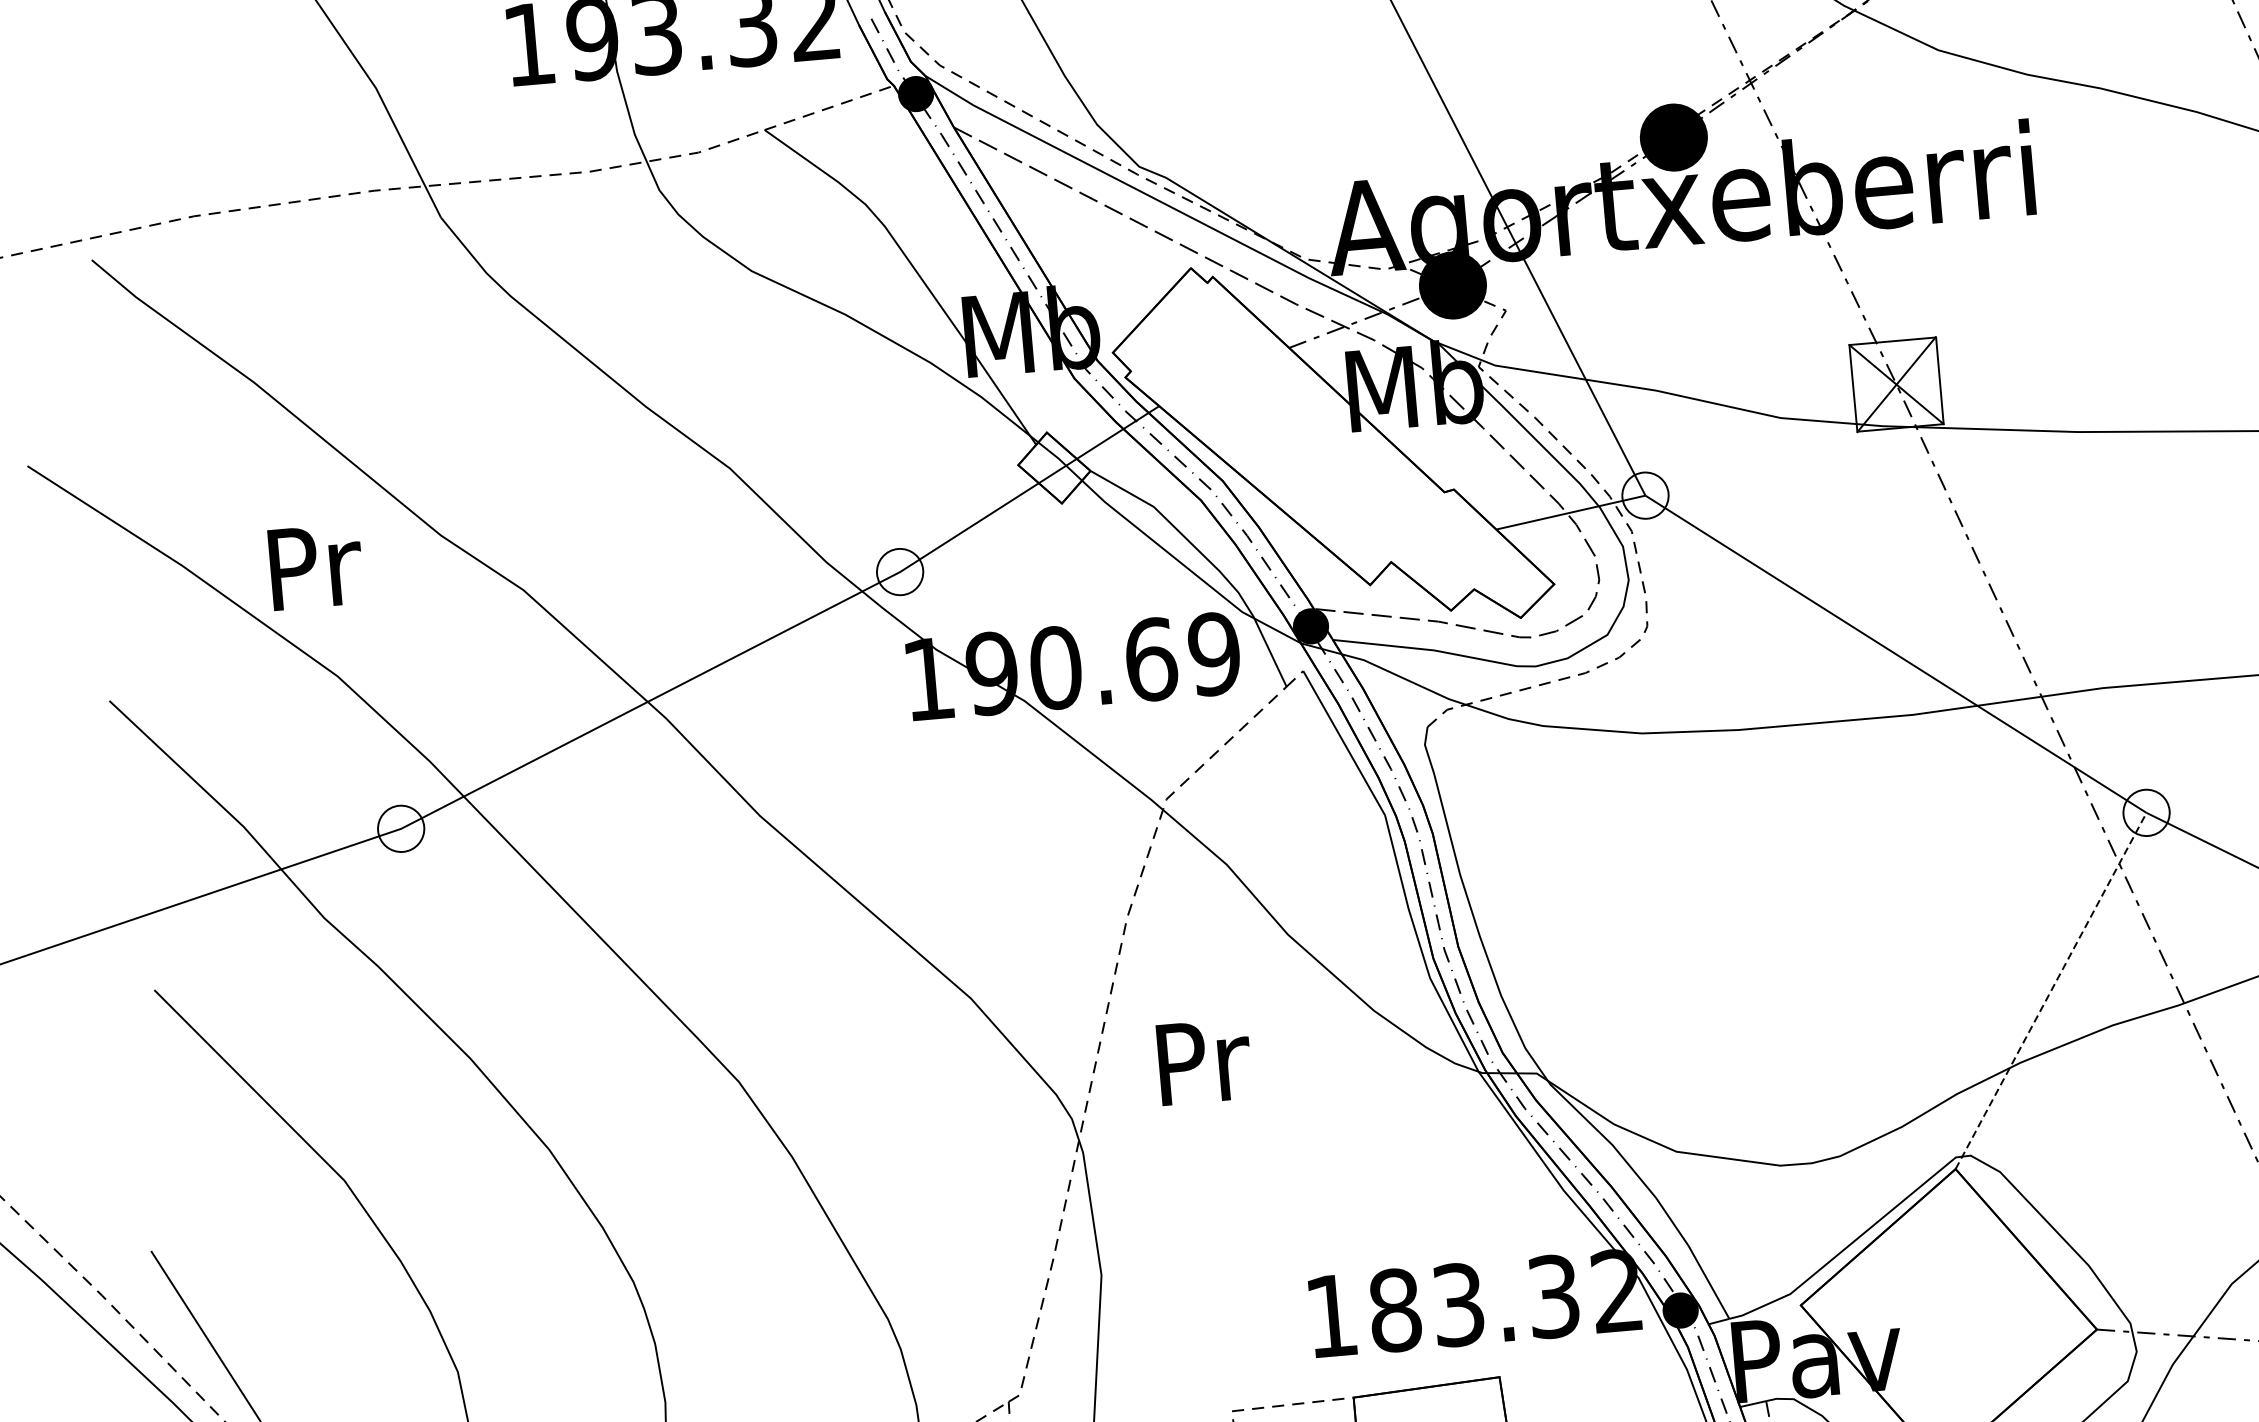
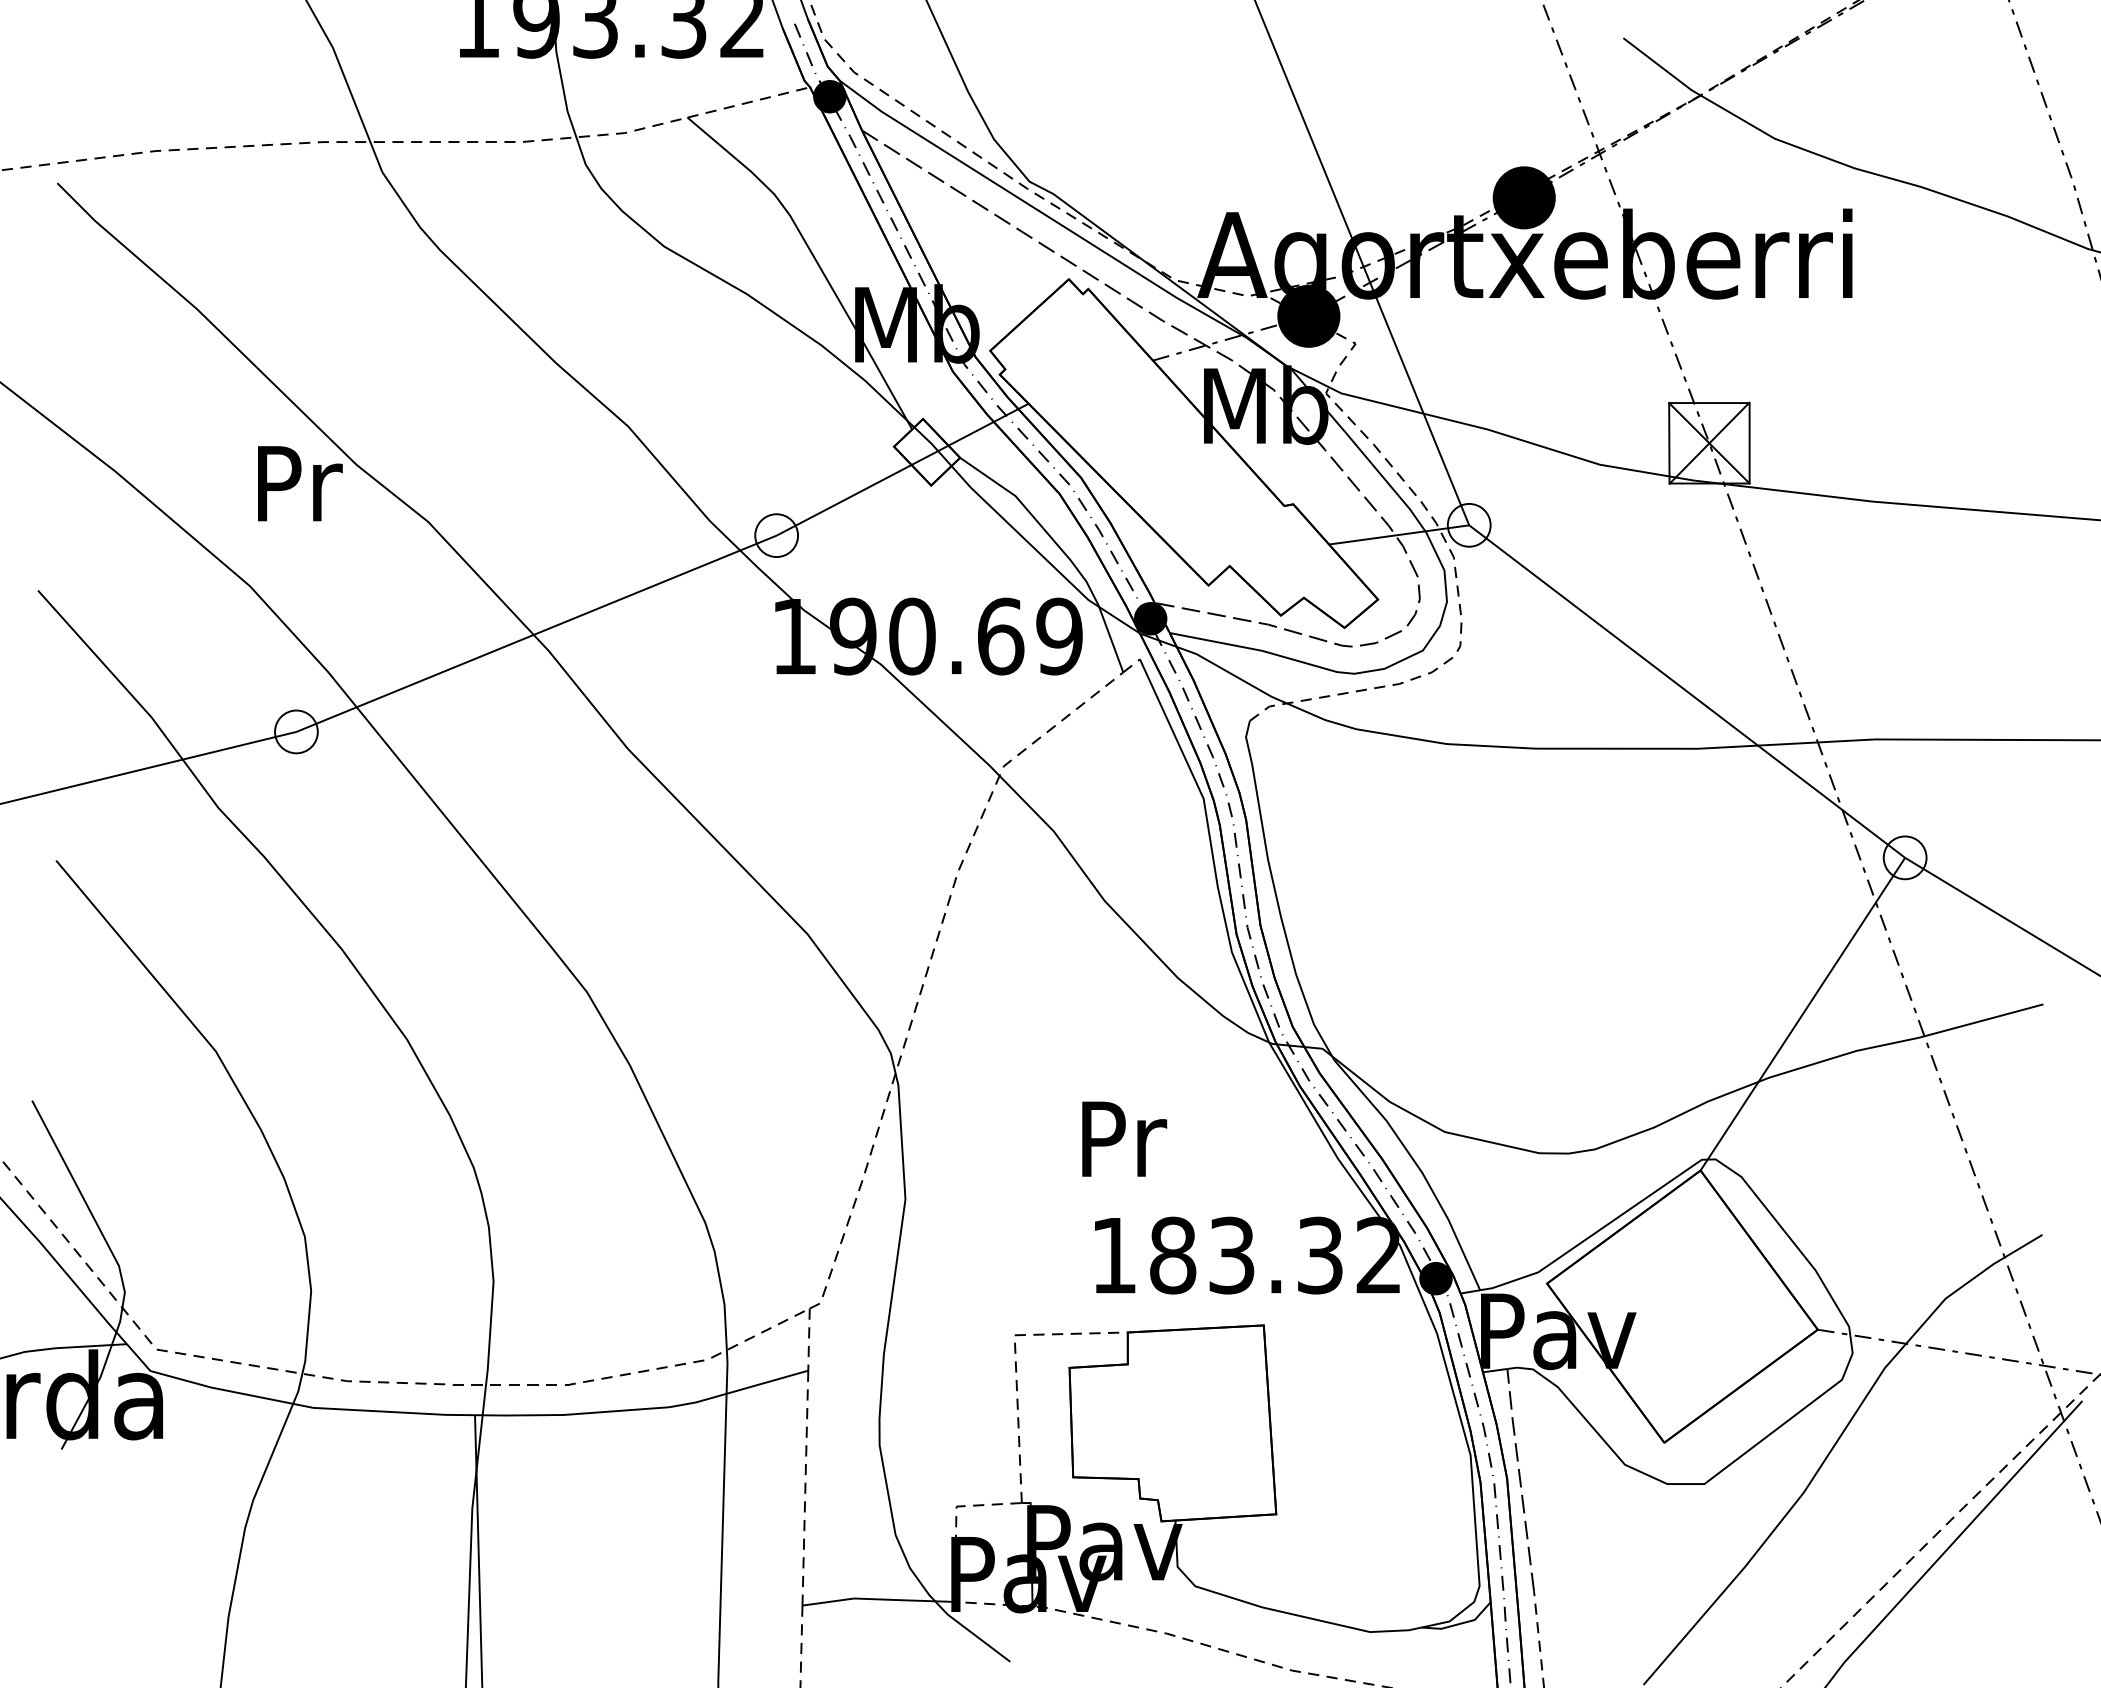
text: (316, 566) -> (300, 483), moved
line: (2051, 990) -> (1803, 1013), dashed -> solid
text: (1204, 1061) -> (1124, 1138), moved

